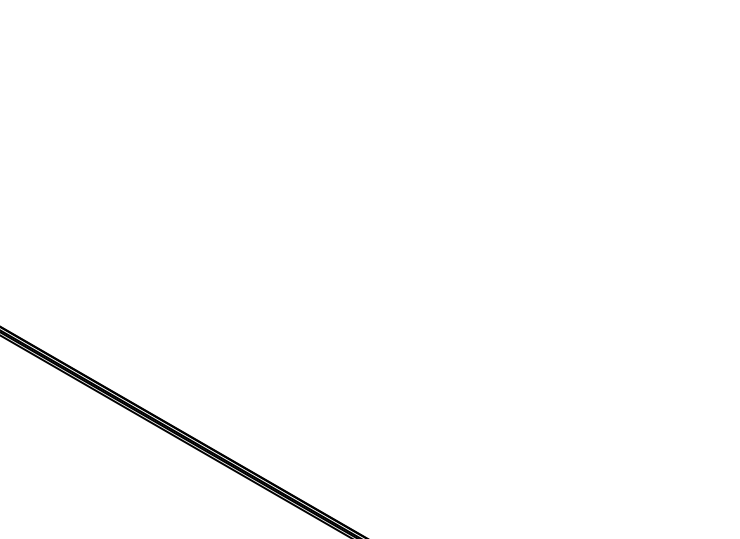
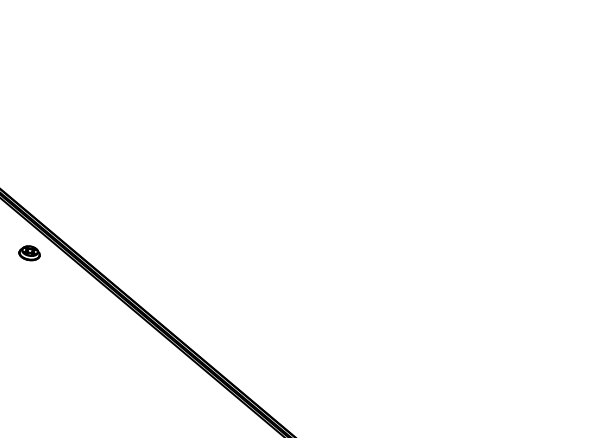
part: (52, 394) -> (29, 252), added

